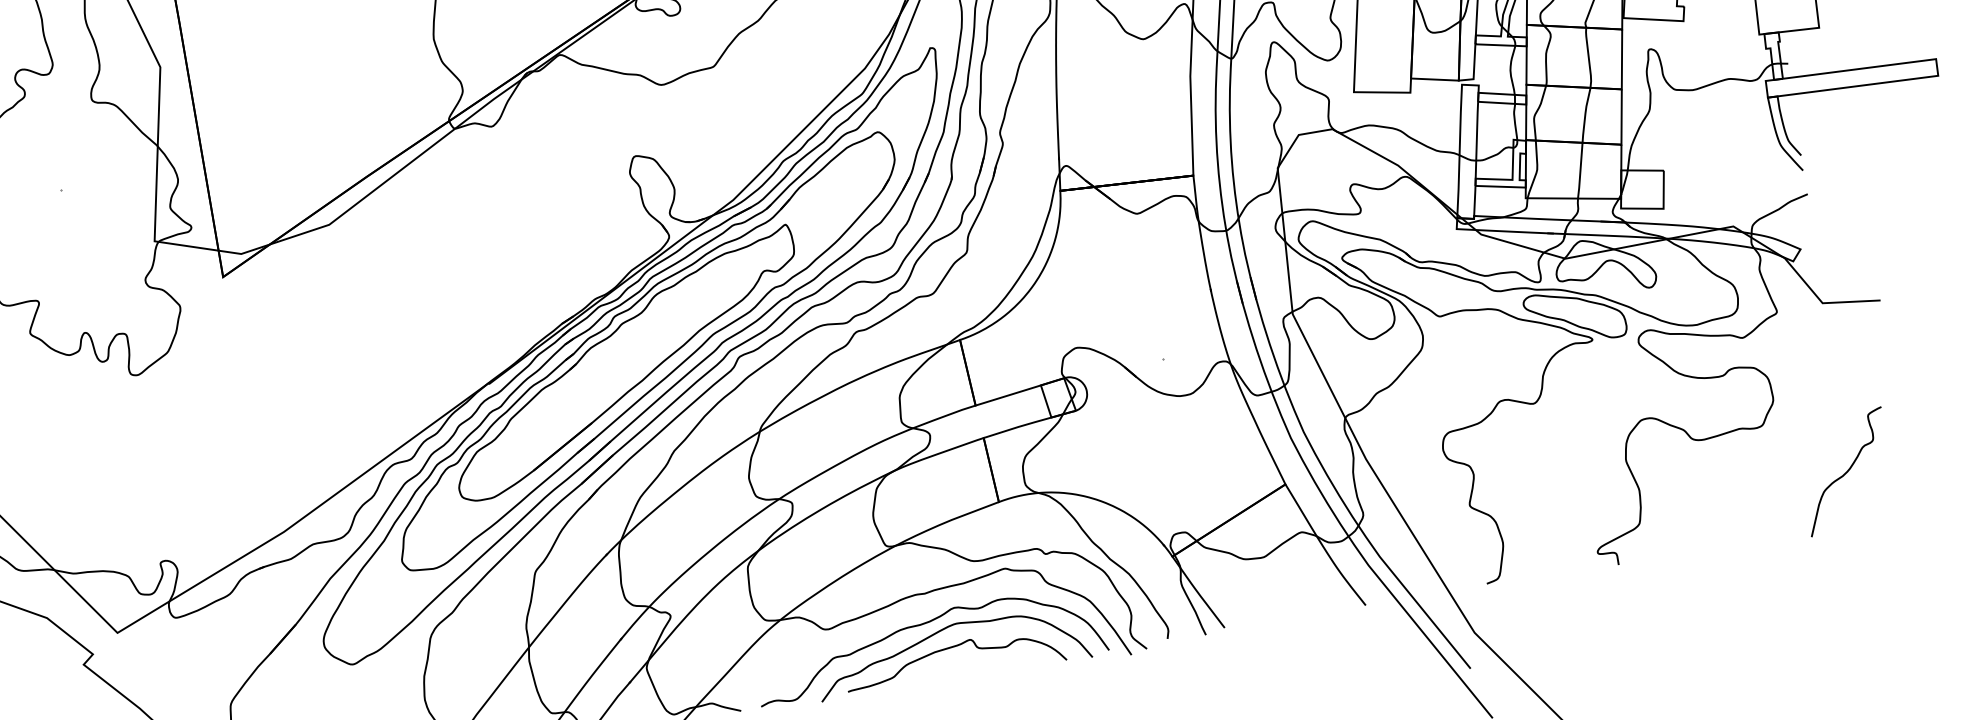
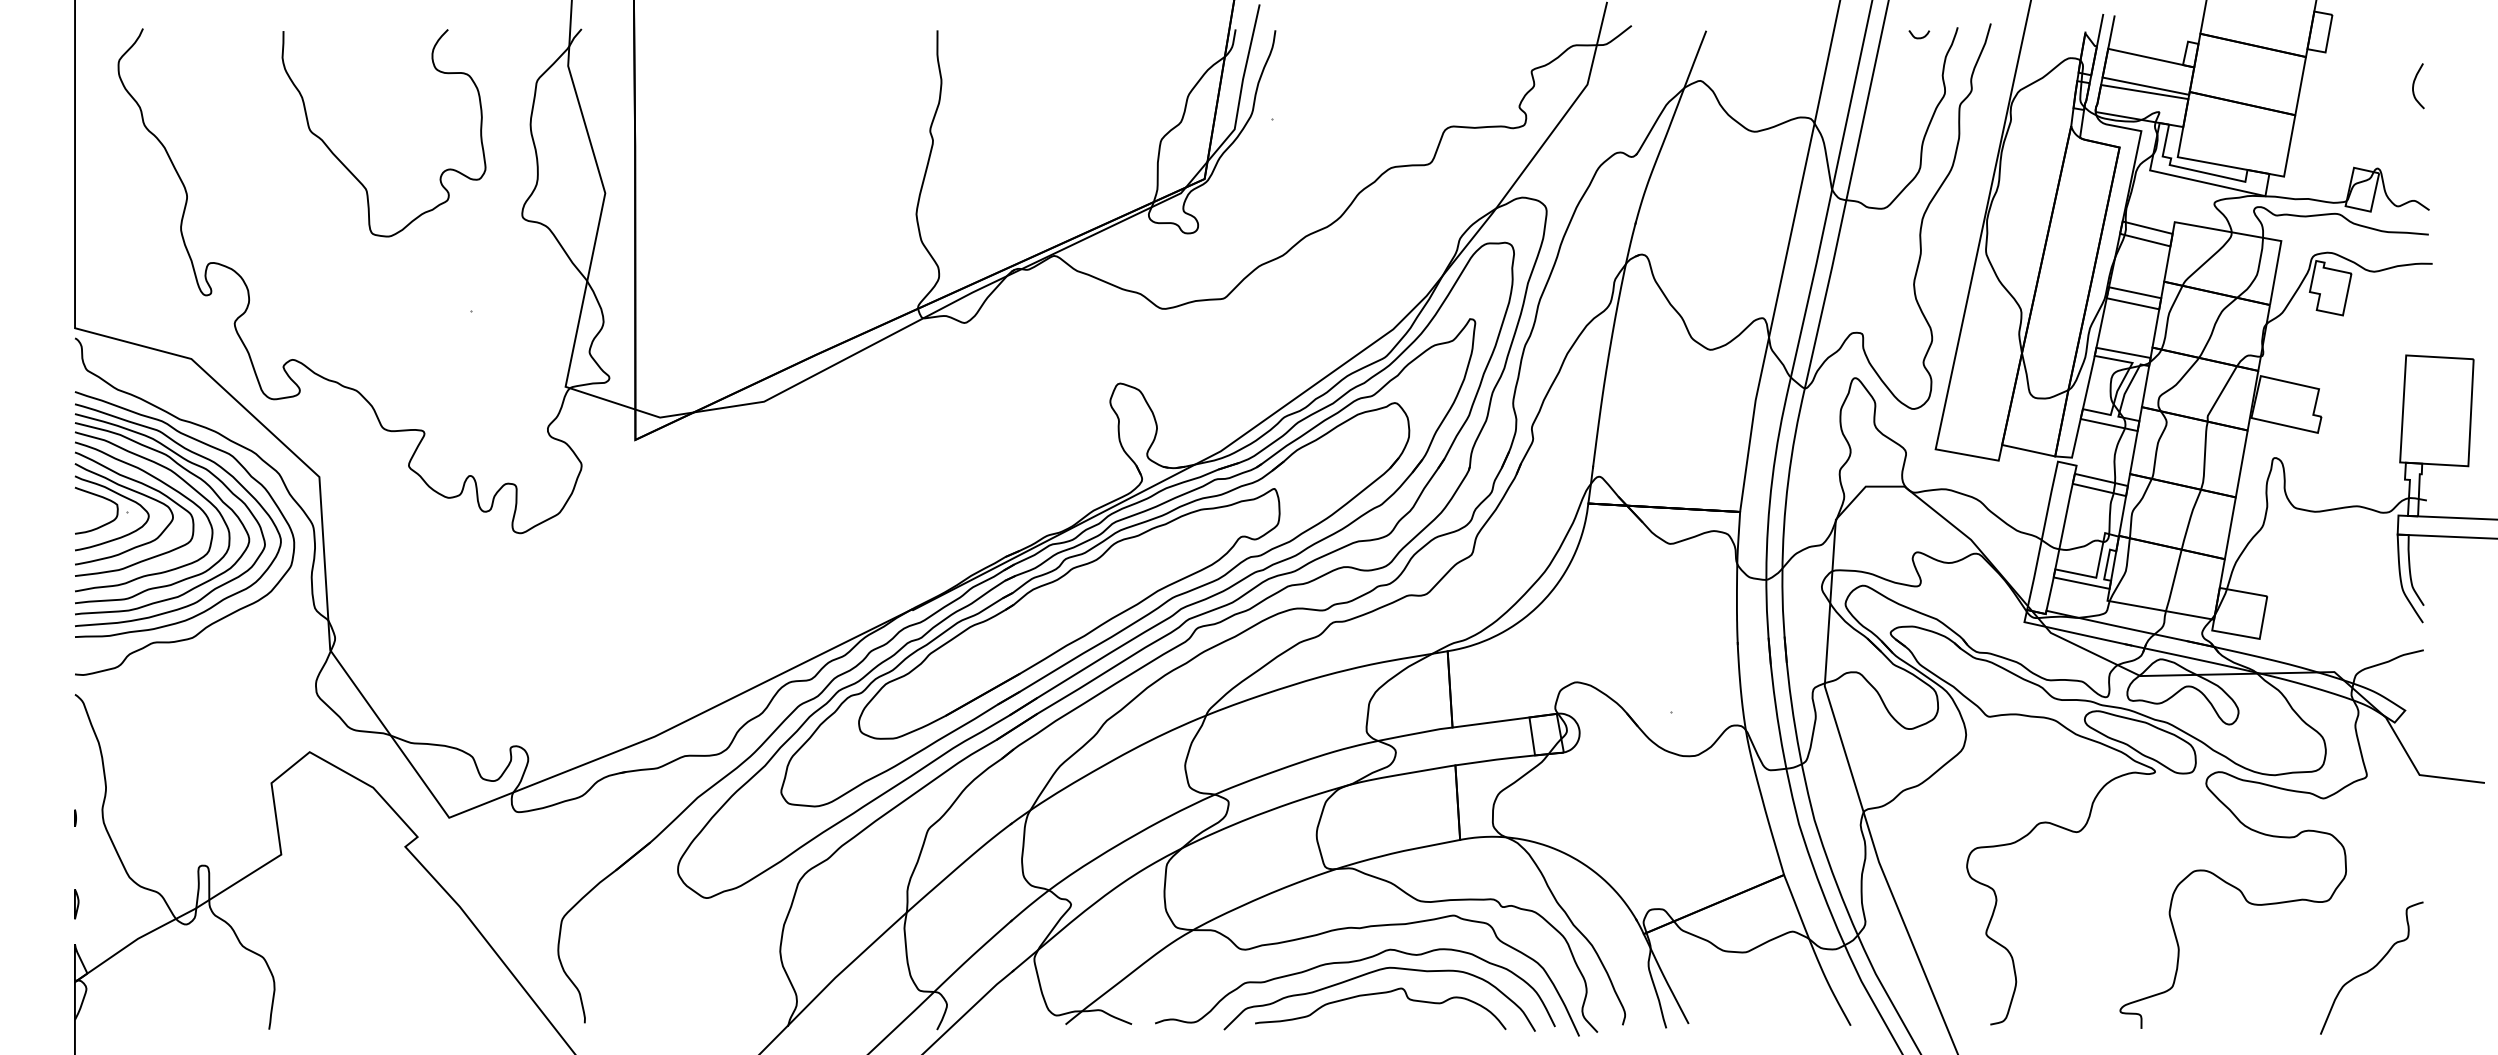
curve: (1846, 471) -> (2372, 967), moved

